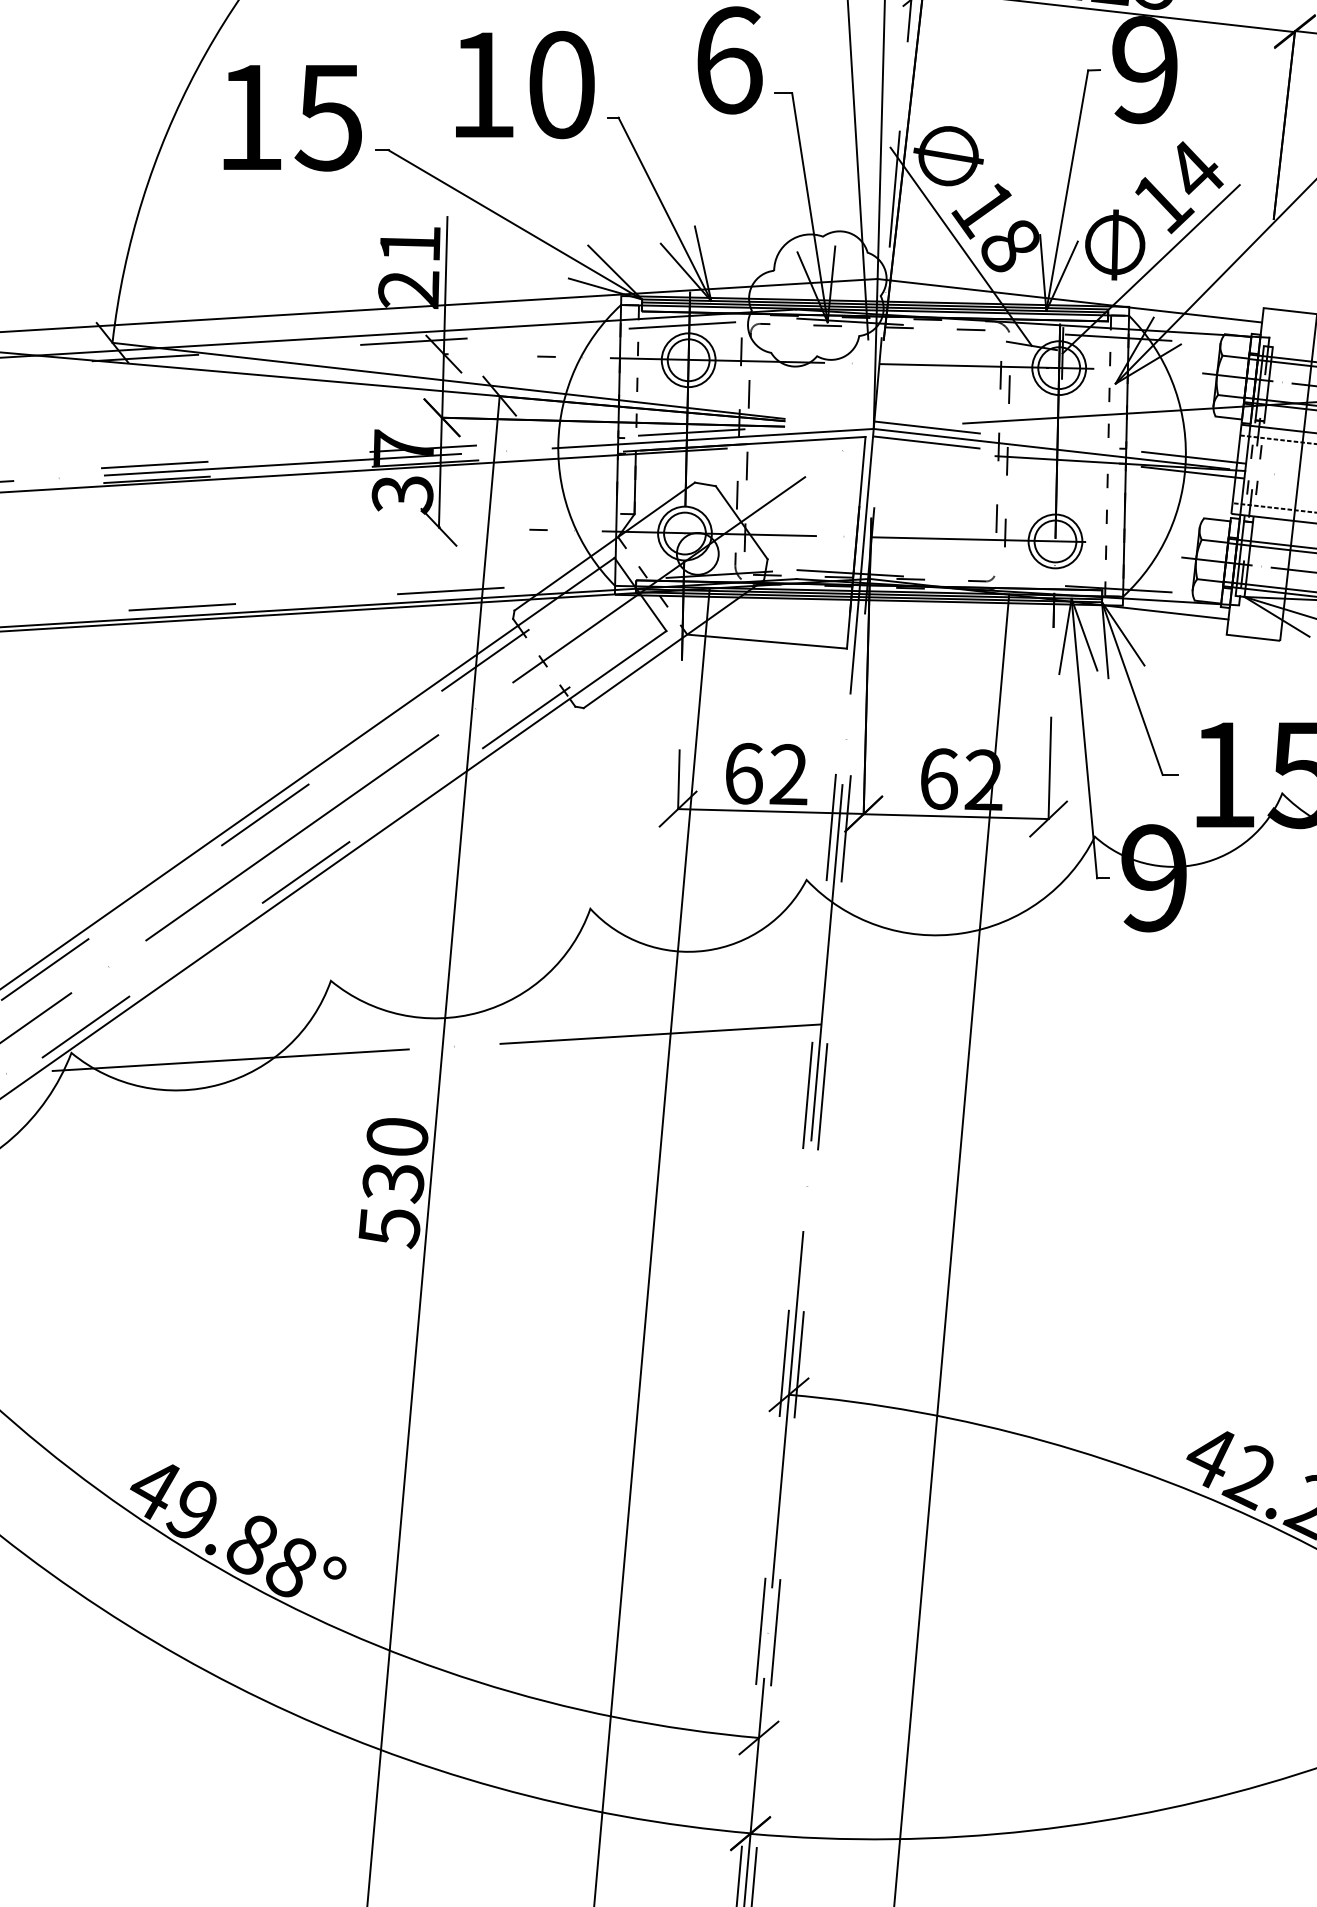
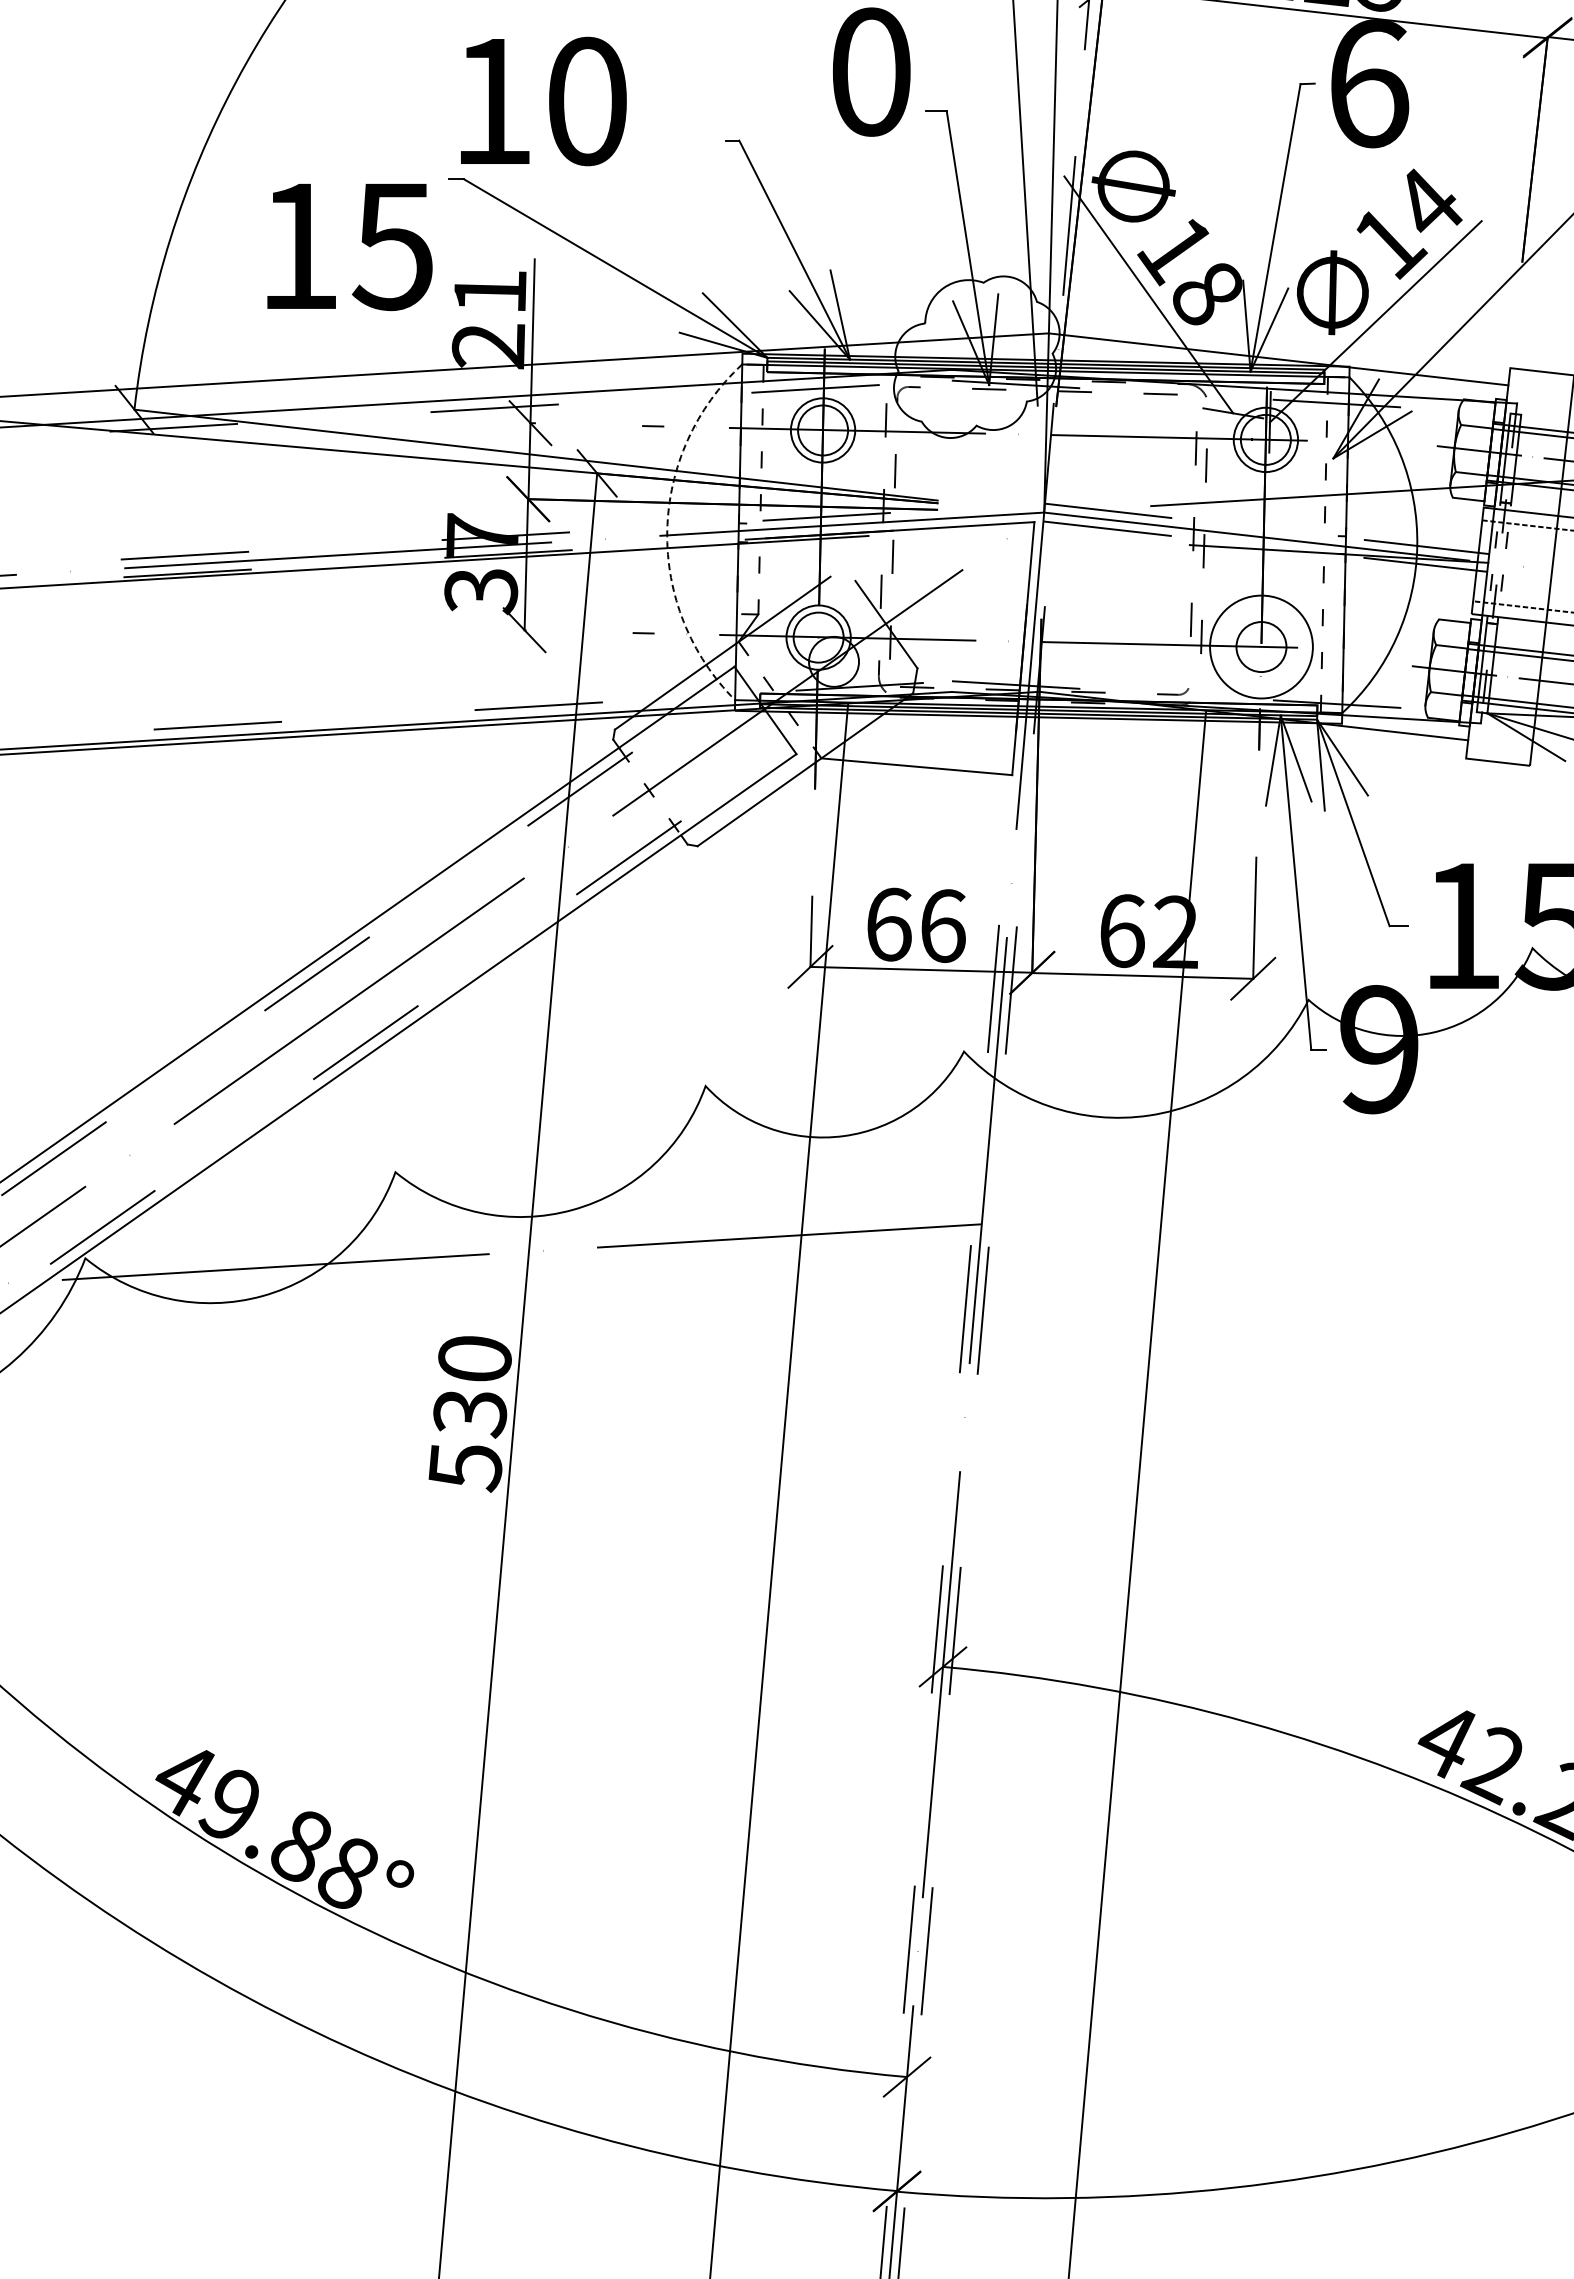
text: (729, 59) -> (871, 71), 6 -> 0
text: (1145, 69) -> (1369, 83), 9 -> 6
text: (525, 85) -> (543, 101), moved
text: (292, 118) -> (349, 247), moved
arc: (558, 443) -> (667, 530), solid -> dashed
line: (634, 482) -> (758, 576), removed
line: (704, 484) -> (842, 578), removed
circle: (1055, 541) -> (1261, 646), size x1.6
text: (788, 774) -> (942, 925), 62 -> 66

